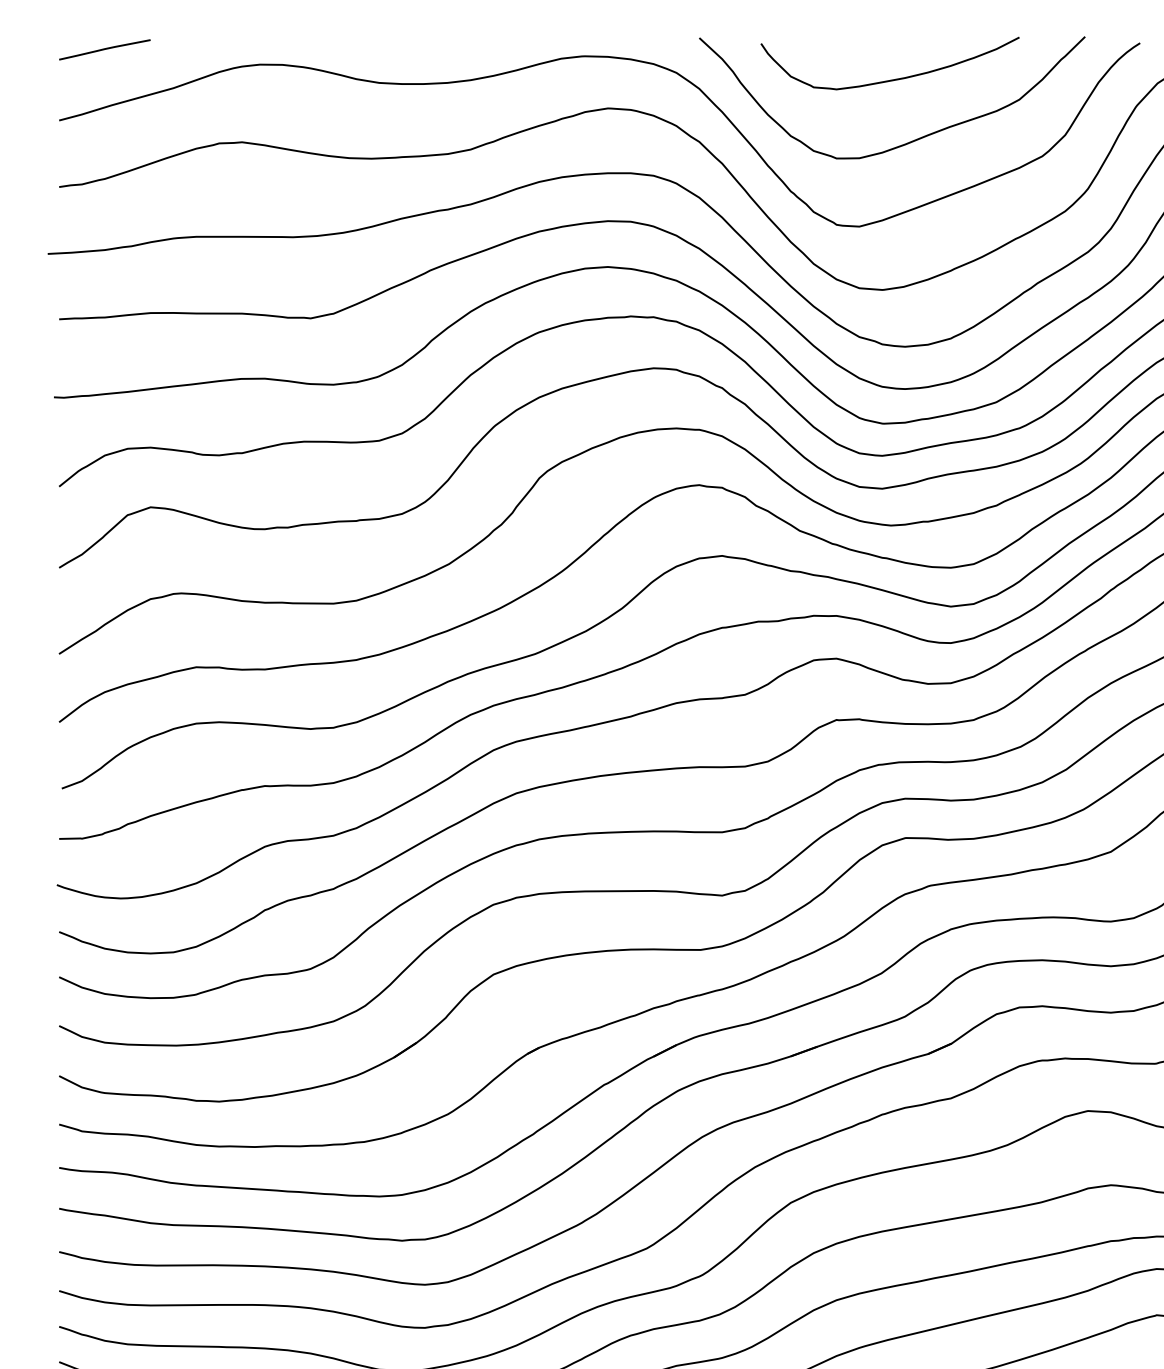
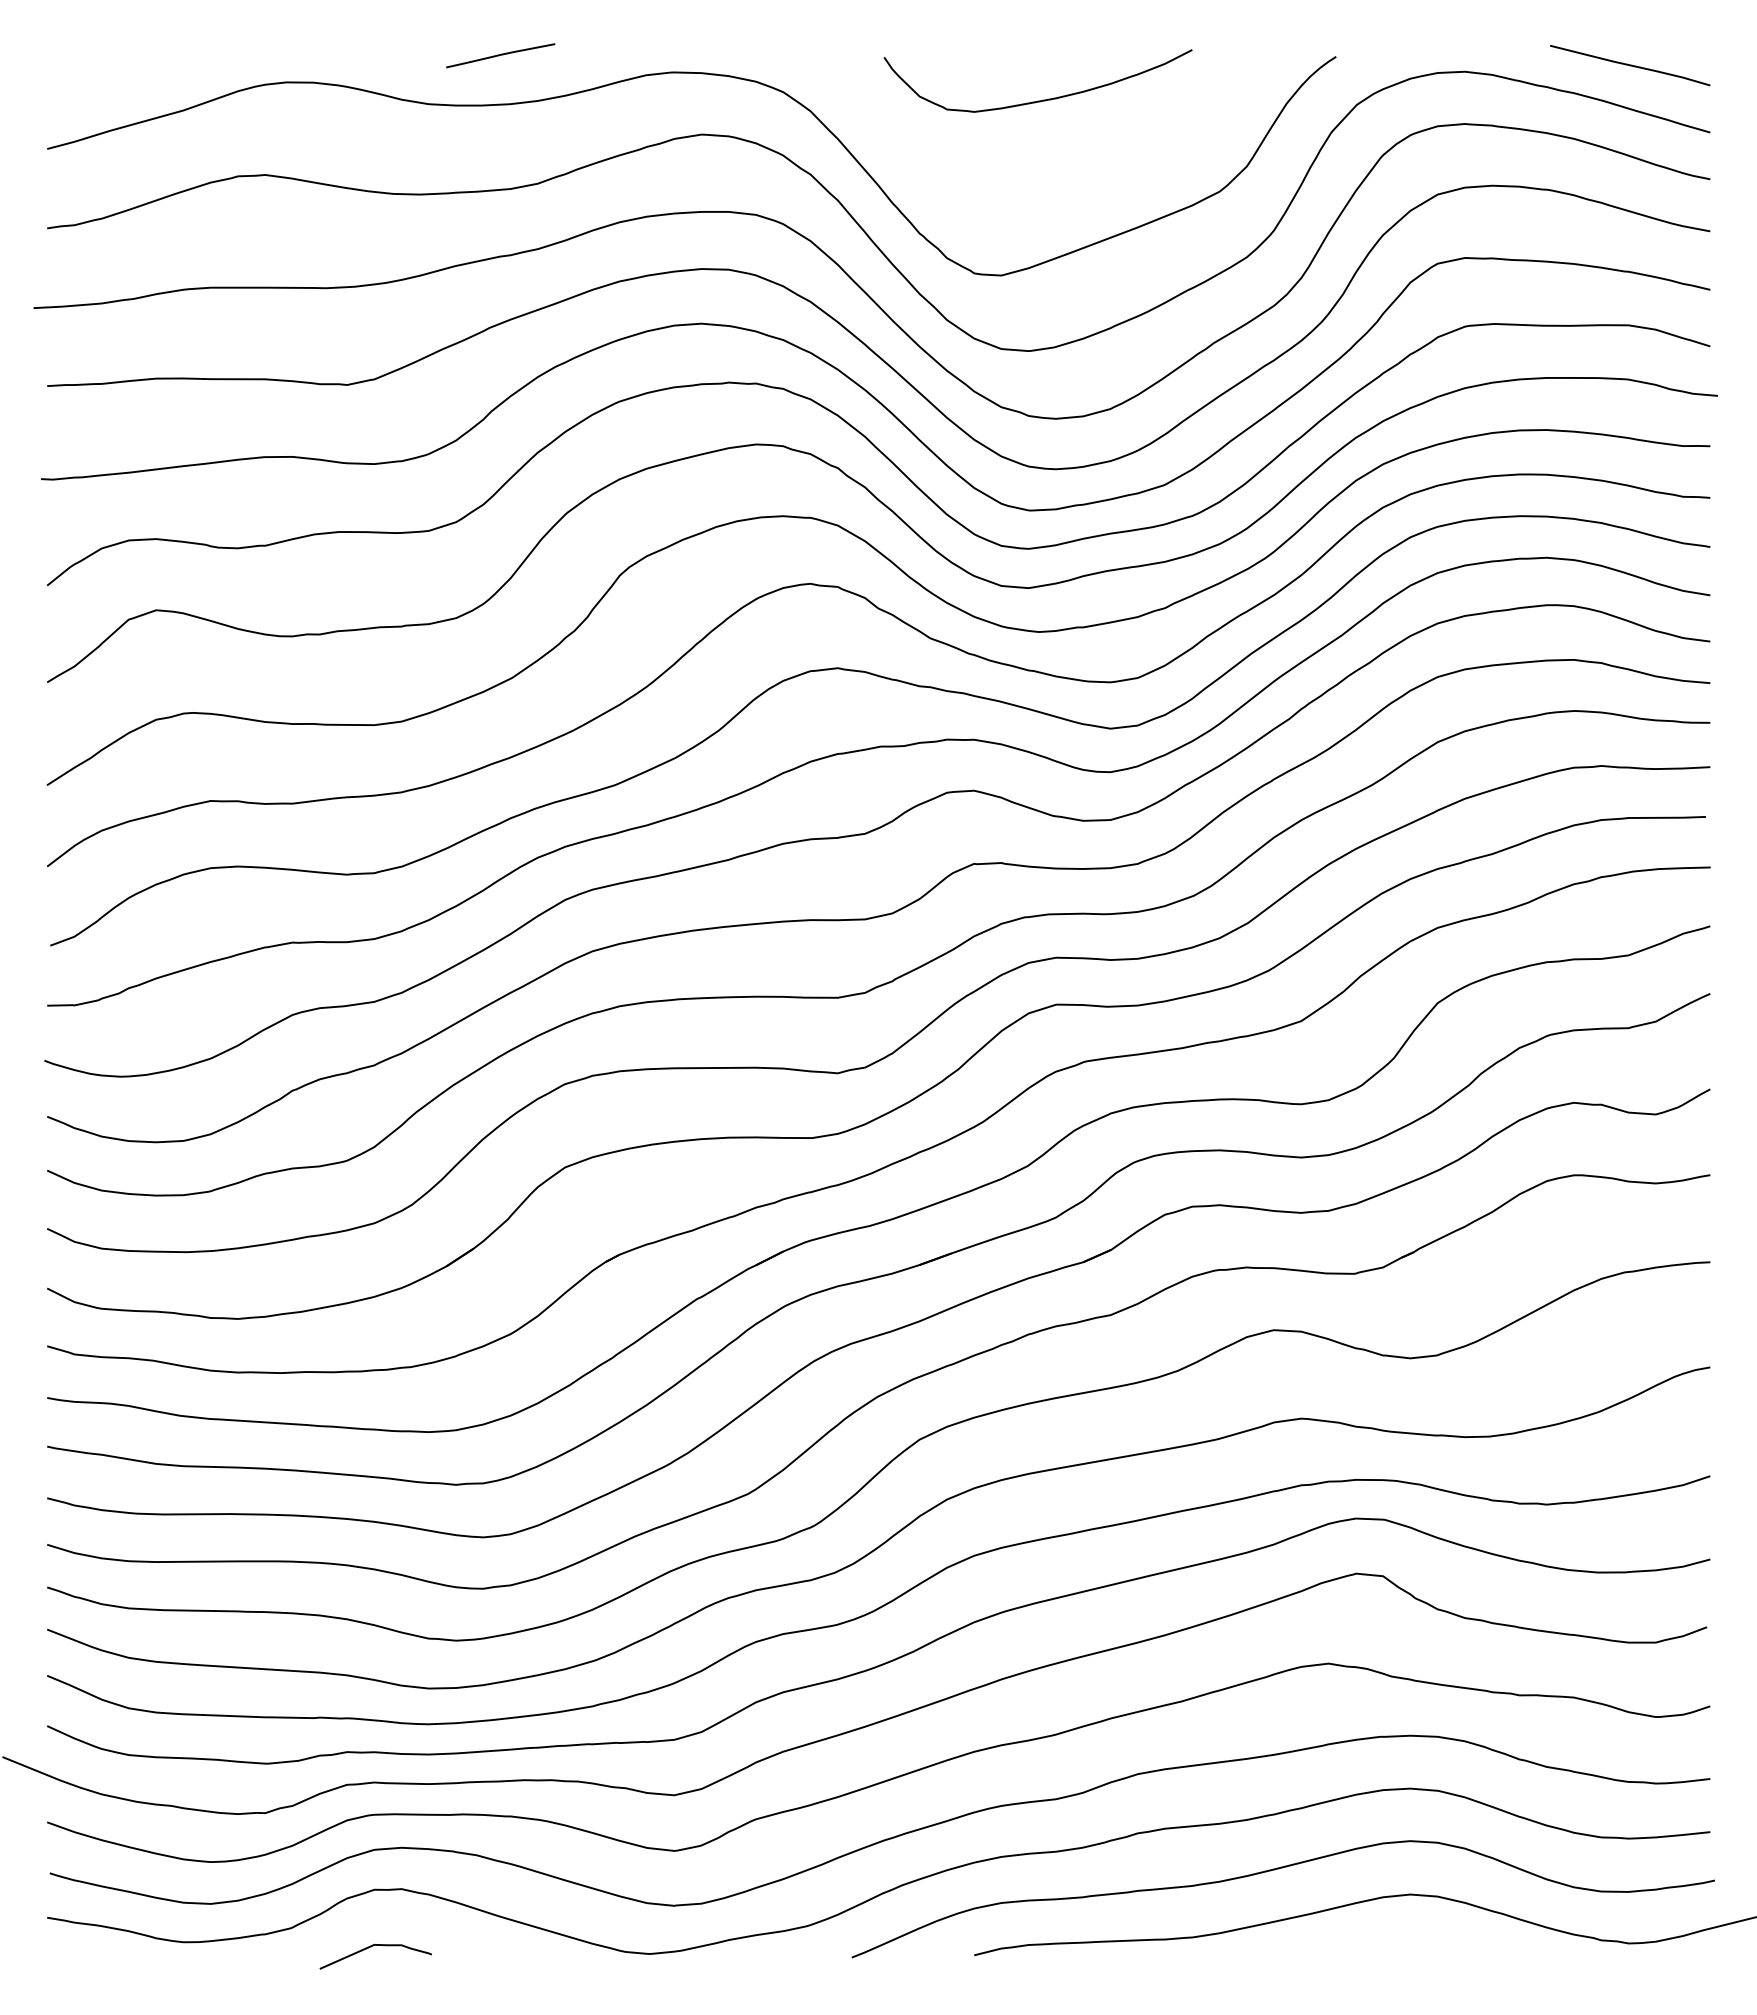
curve: (104, 49) -> (500, 55), moved
curve: (908, 141) -> (1060, 174), removed

